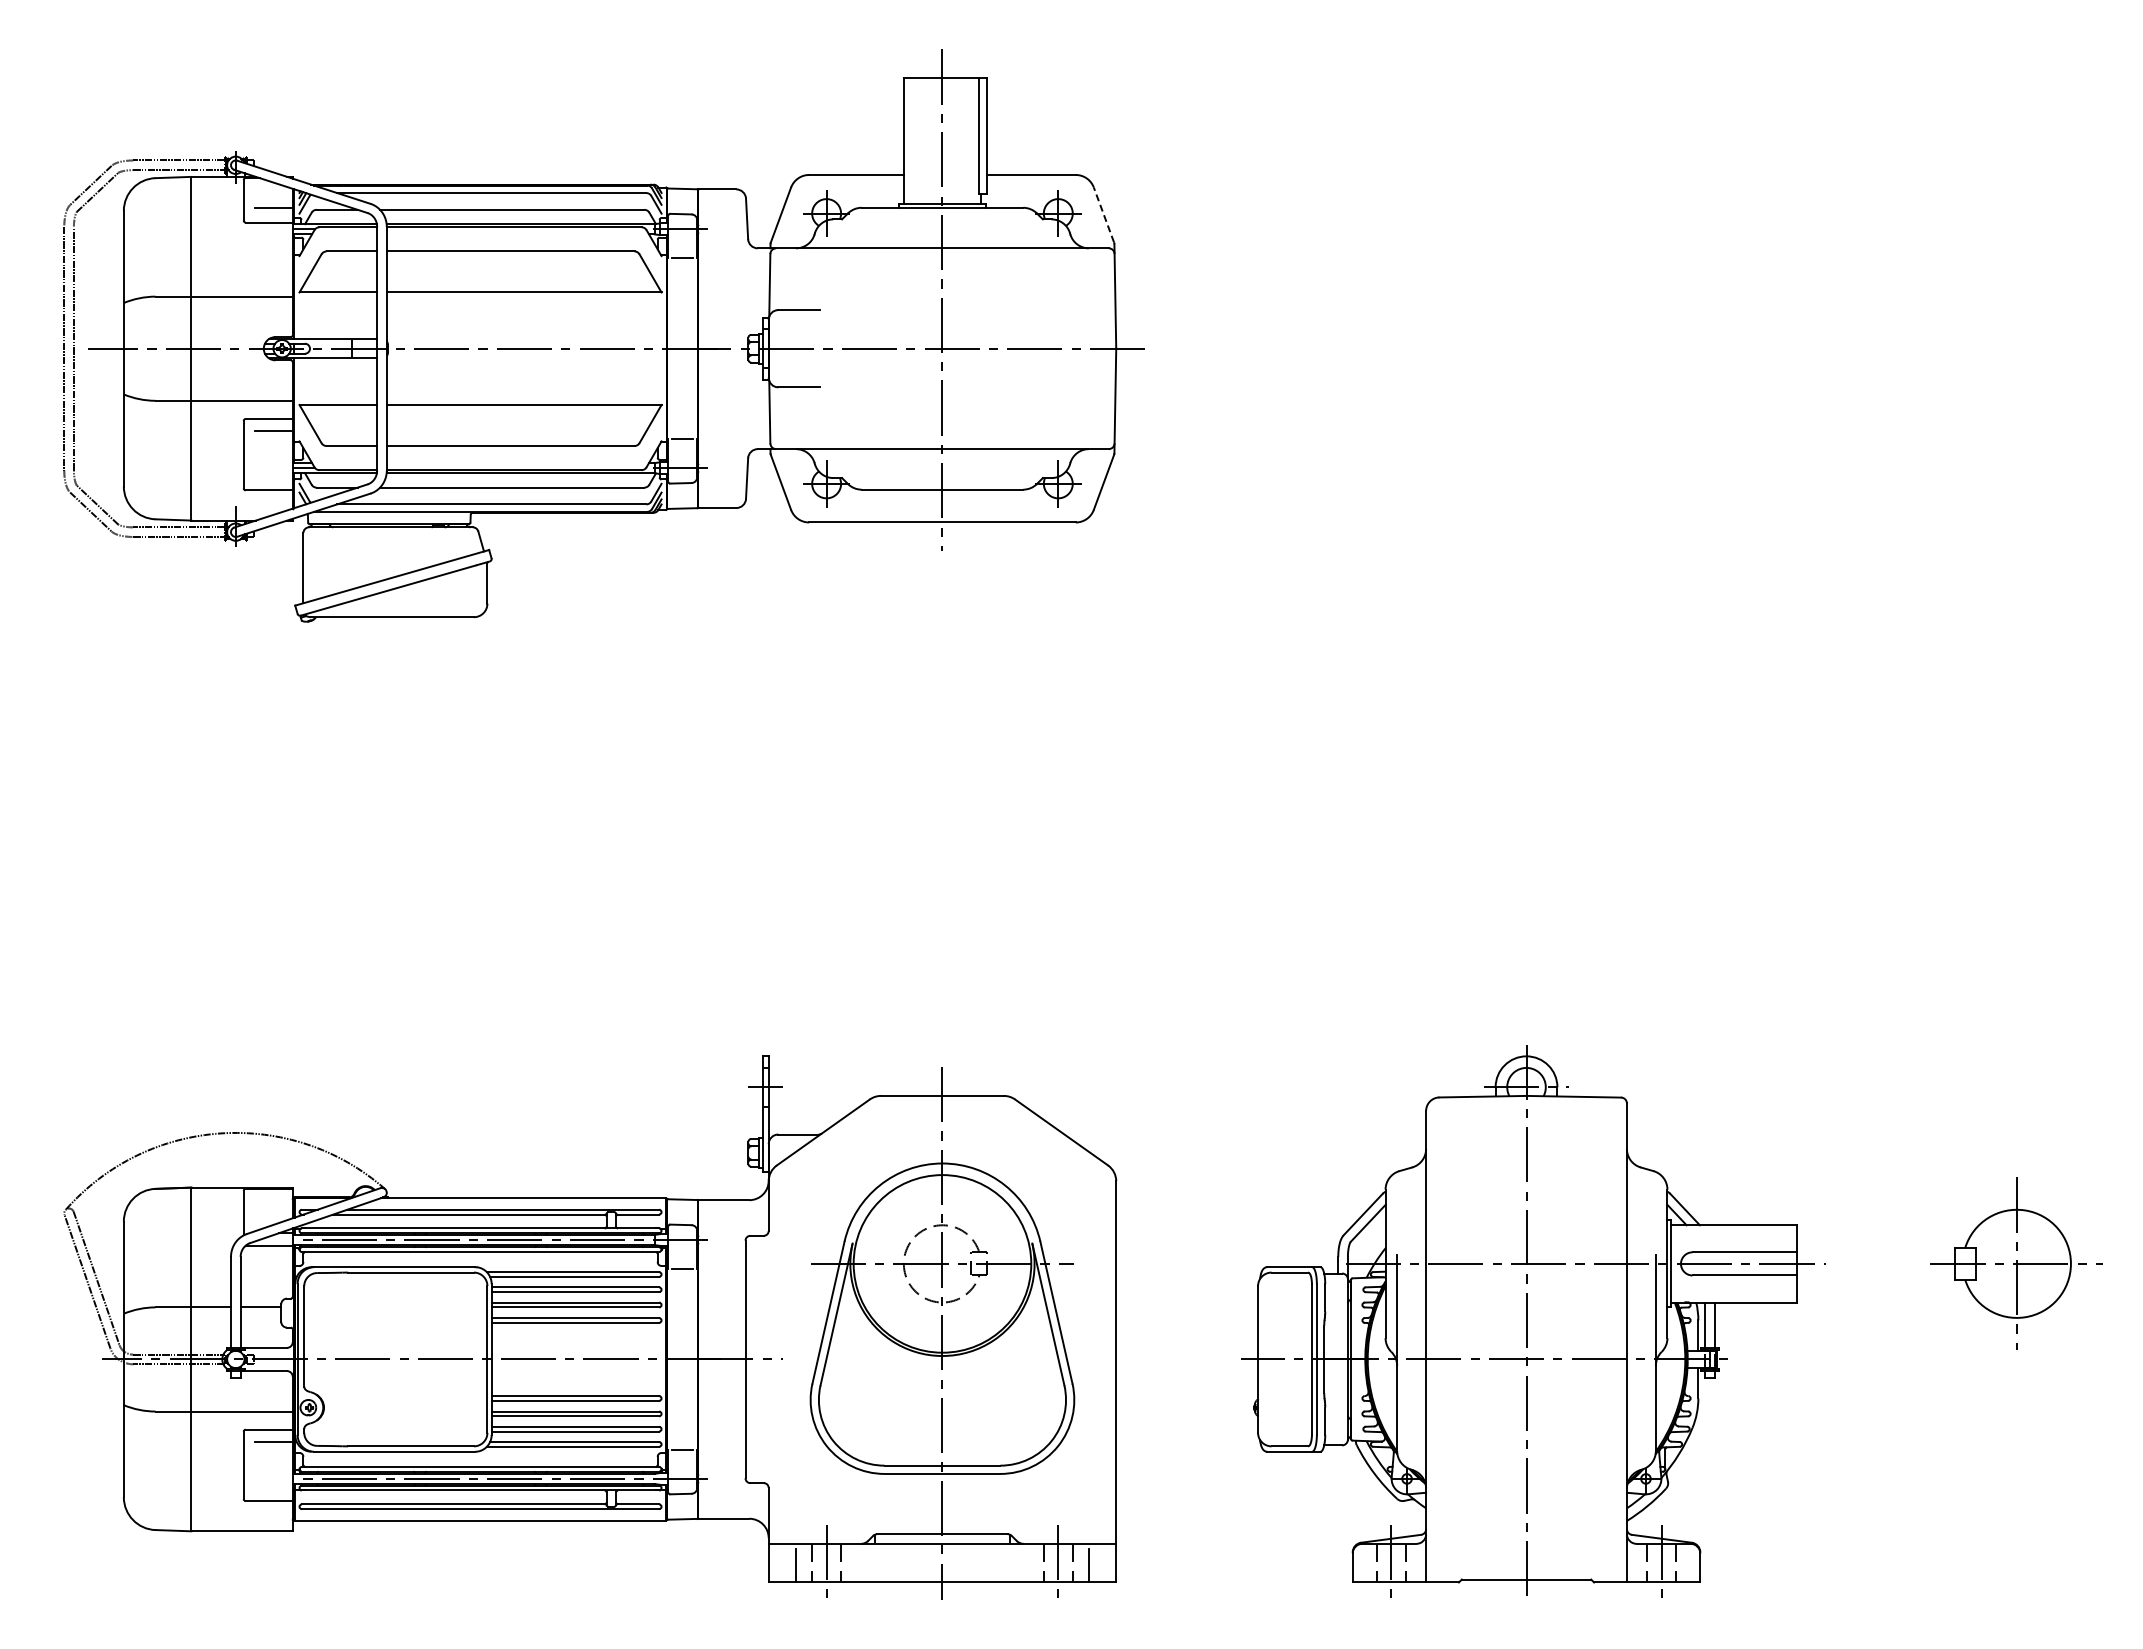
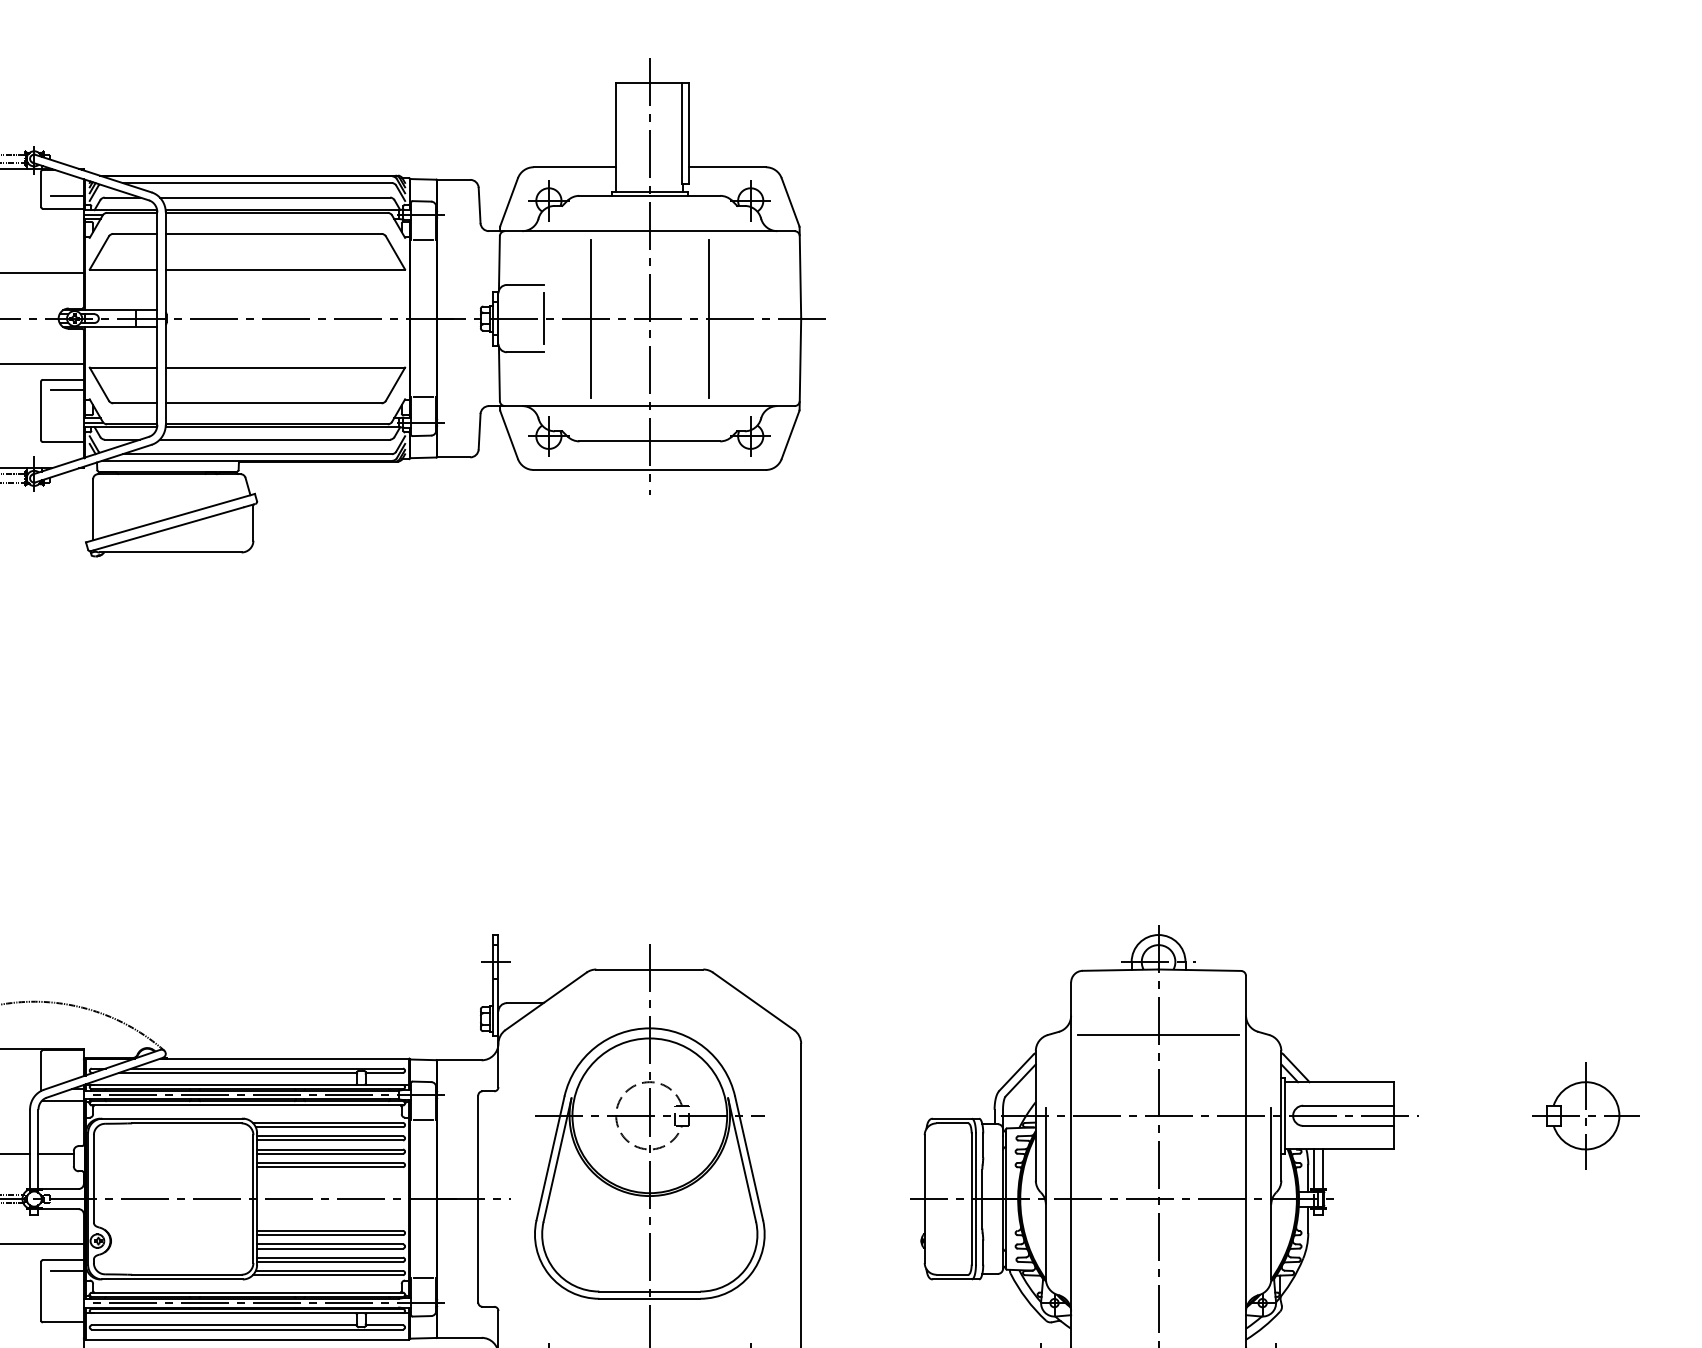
line: (1103, 214) -> (790, 201), dashed -> solid
line: (820, 348) -> (543, 318), added
line: (874, 348) -> (590, 318), added
line: (1010, 348) -> (709, 318), added
line: (1526, 1171) -> (1158, 1035), added
part: (2016, 1263) -> (1585, 1115), size x0.71

